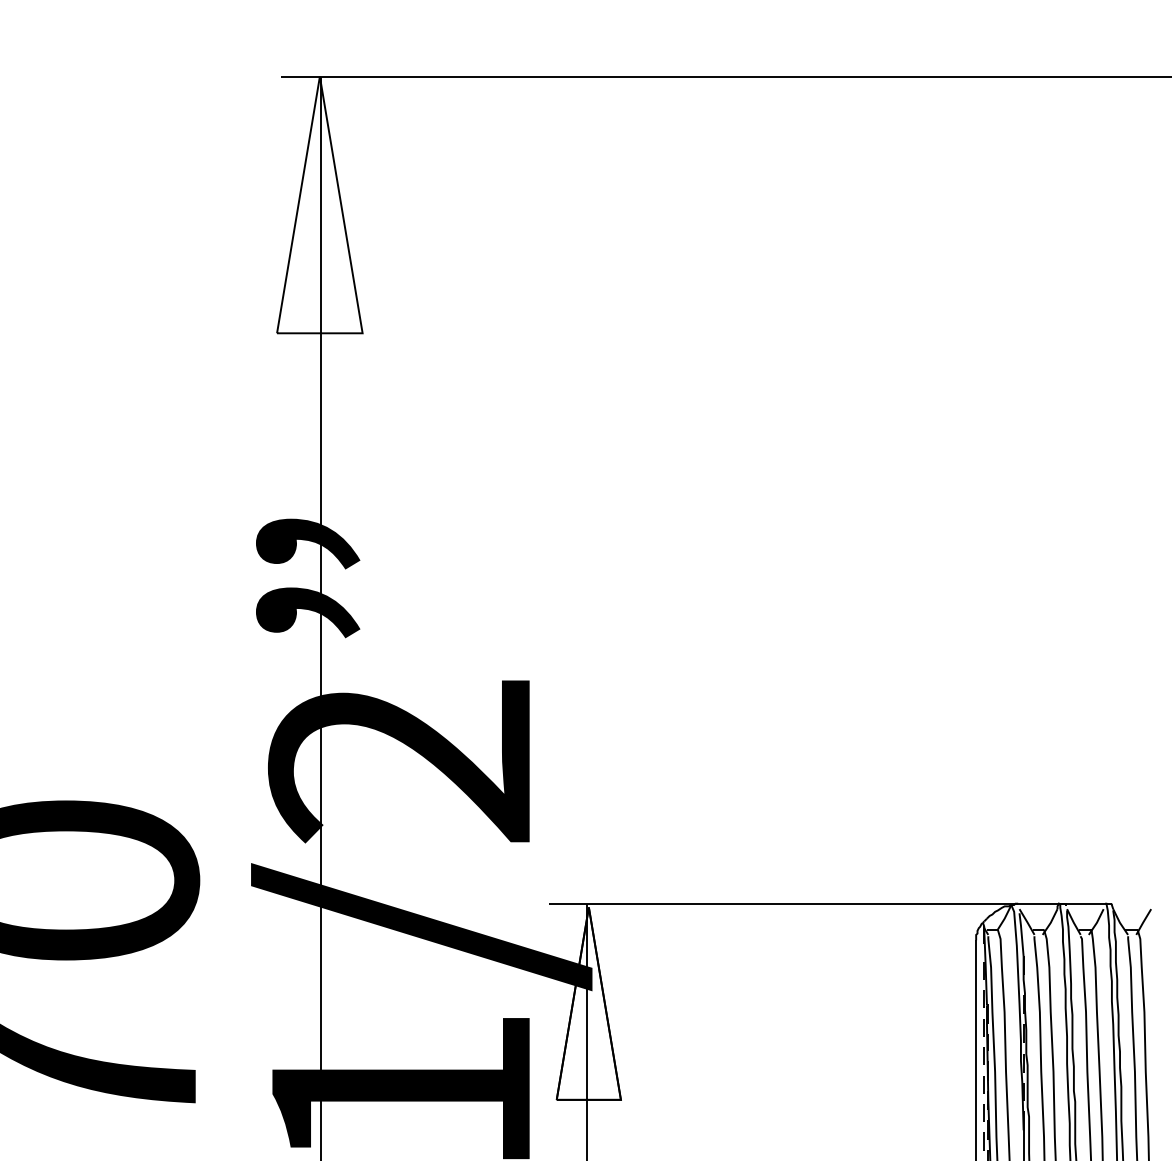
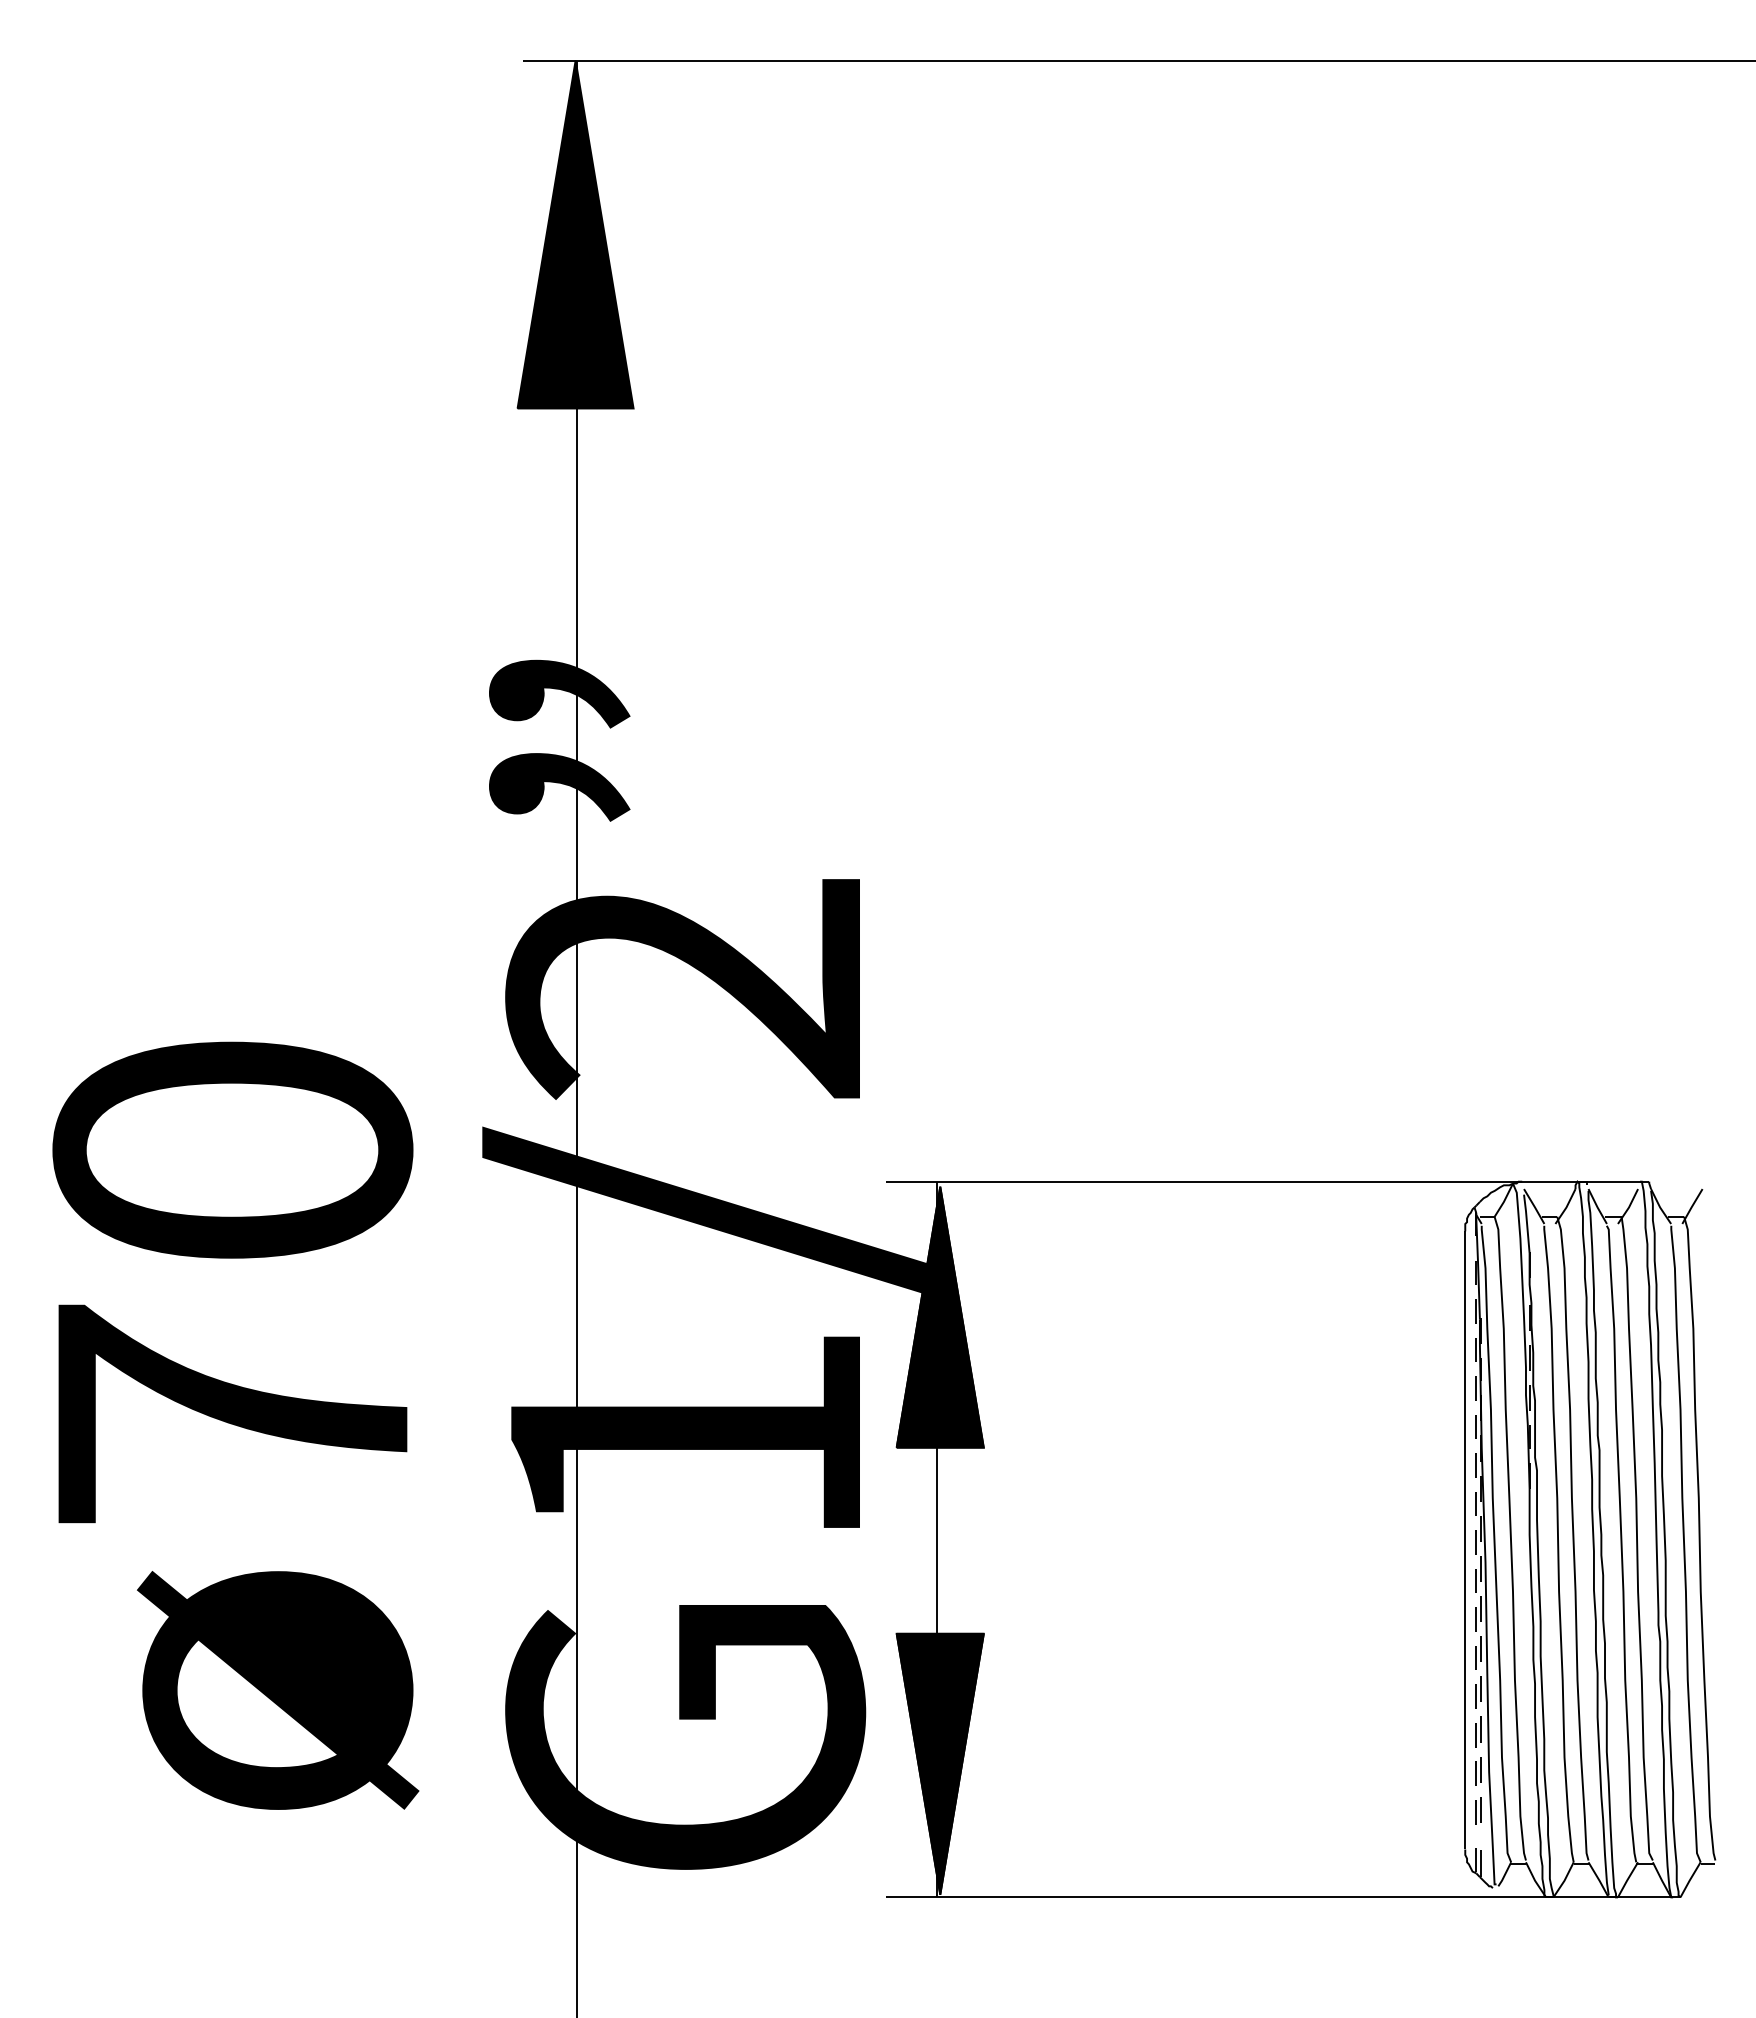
fill: (319, 204) -> (575, 234), added
fill: (588, 1003) -> (939, 1316), added

